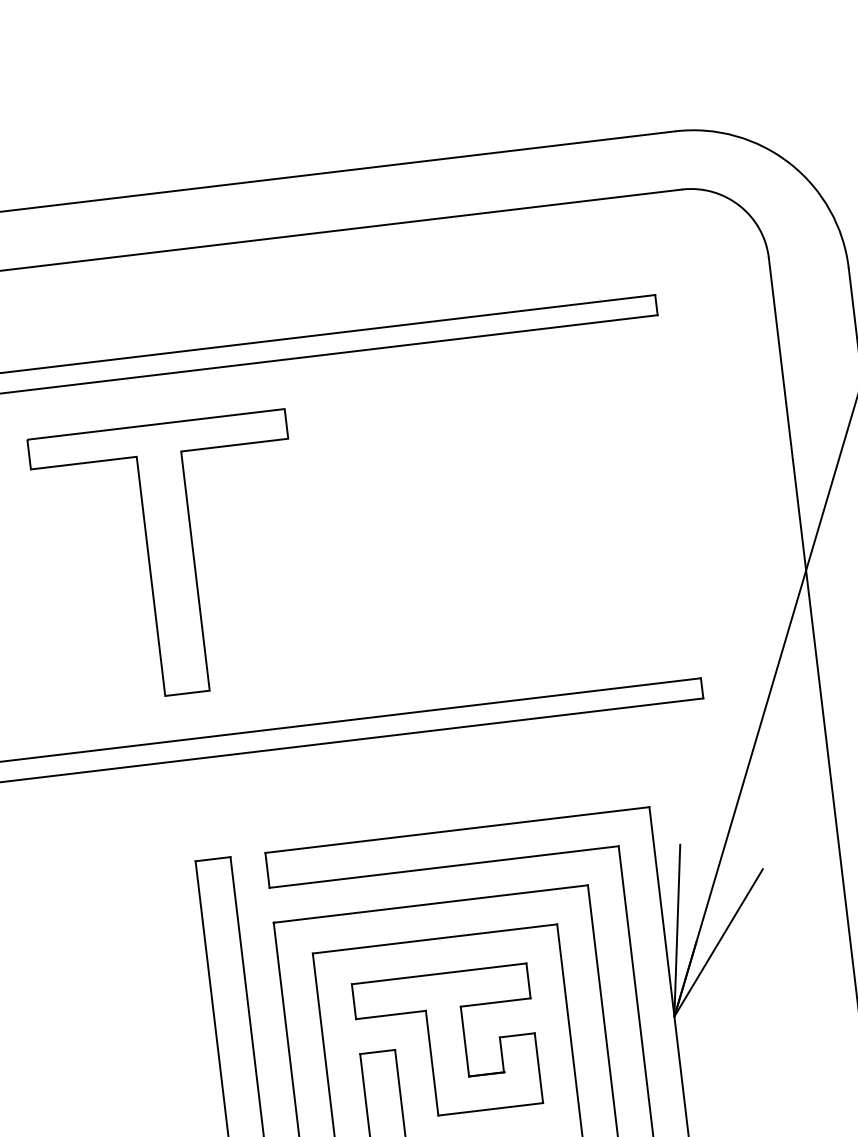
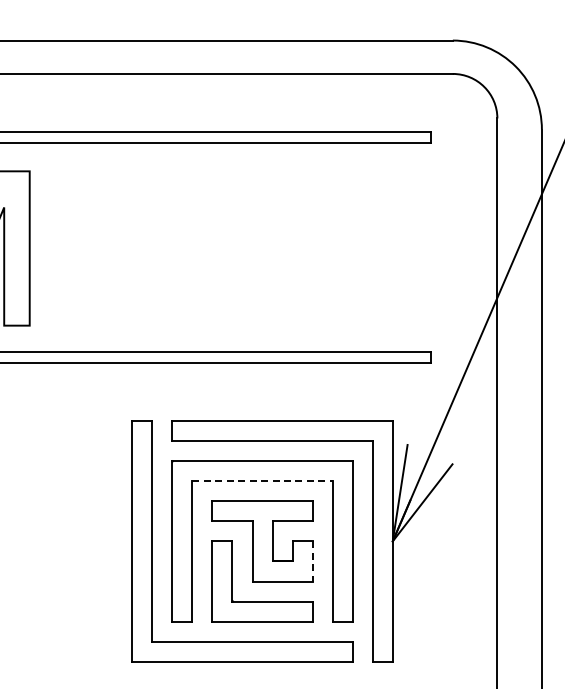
part: (172, 558) -> (139, 248), removed
line: (436, 939) -> (263, 481), solid -> dashed
line: (538, 1068) -> (312, 561), solid -> dashed

